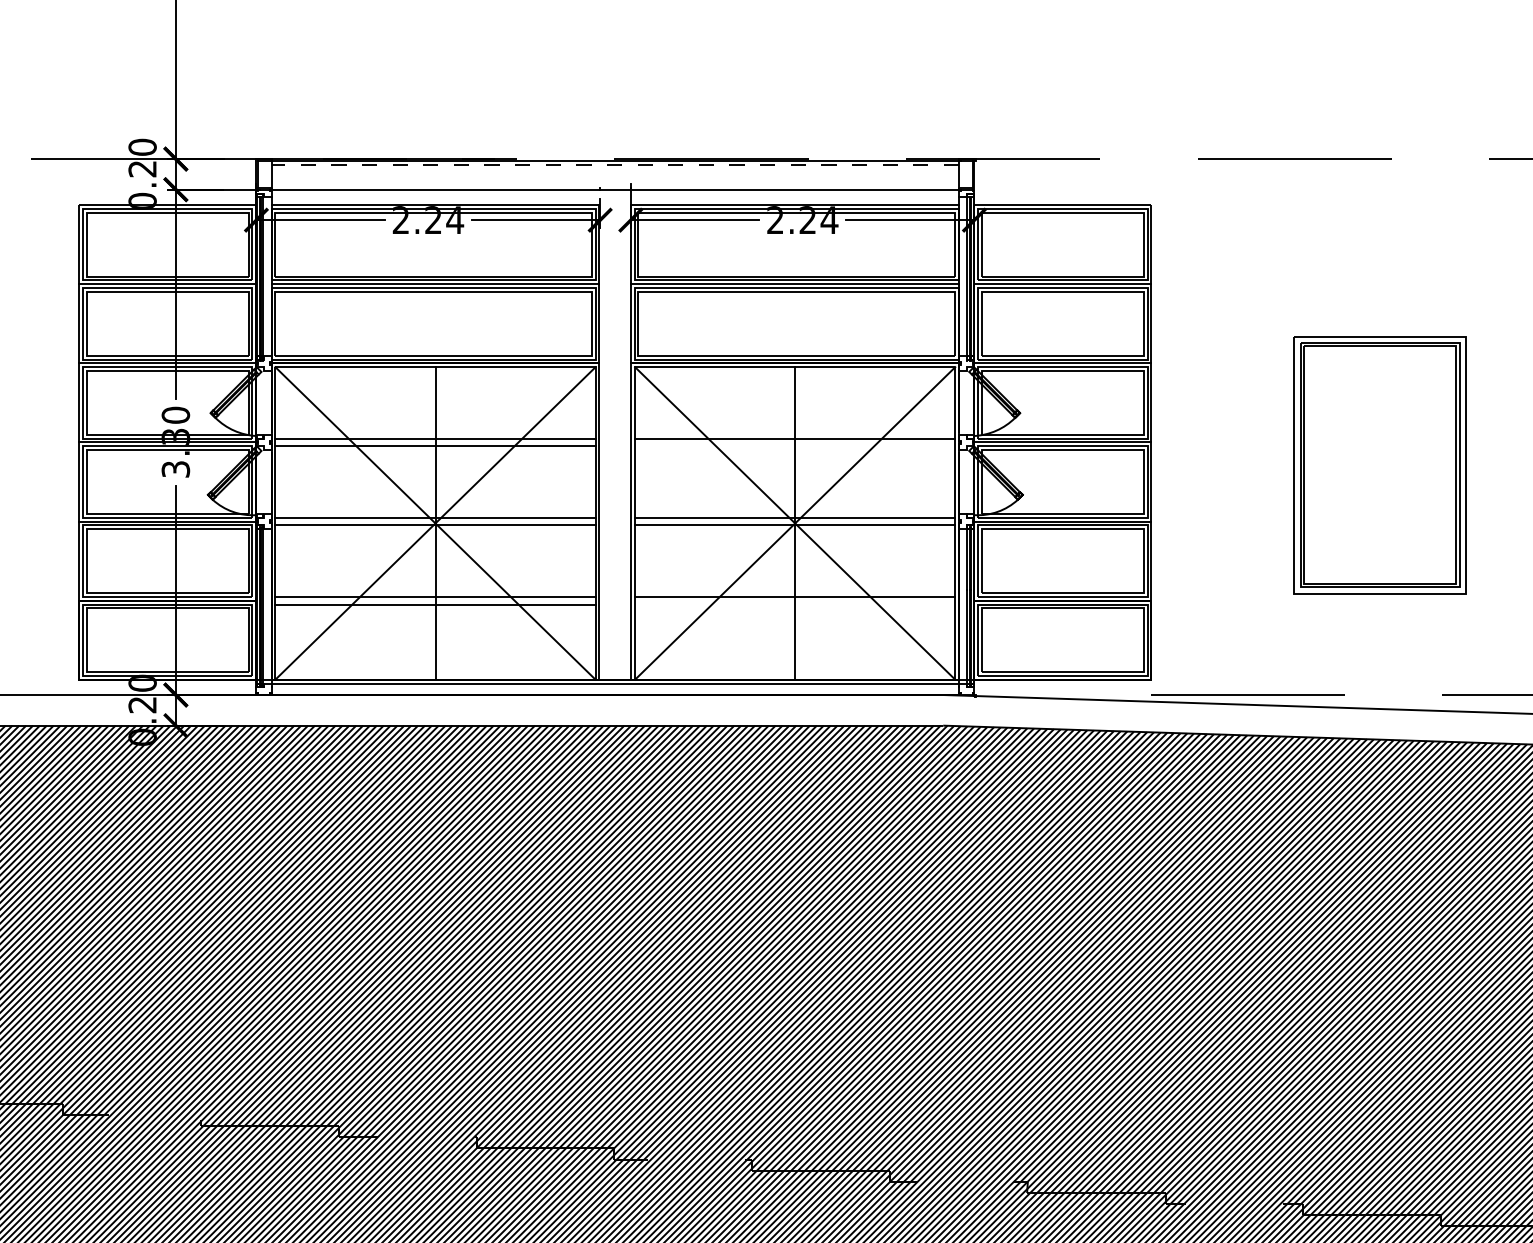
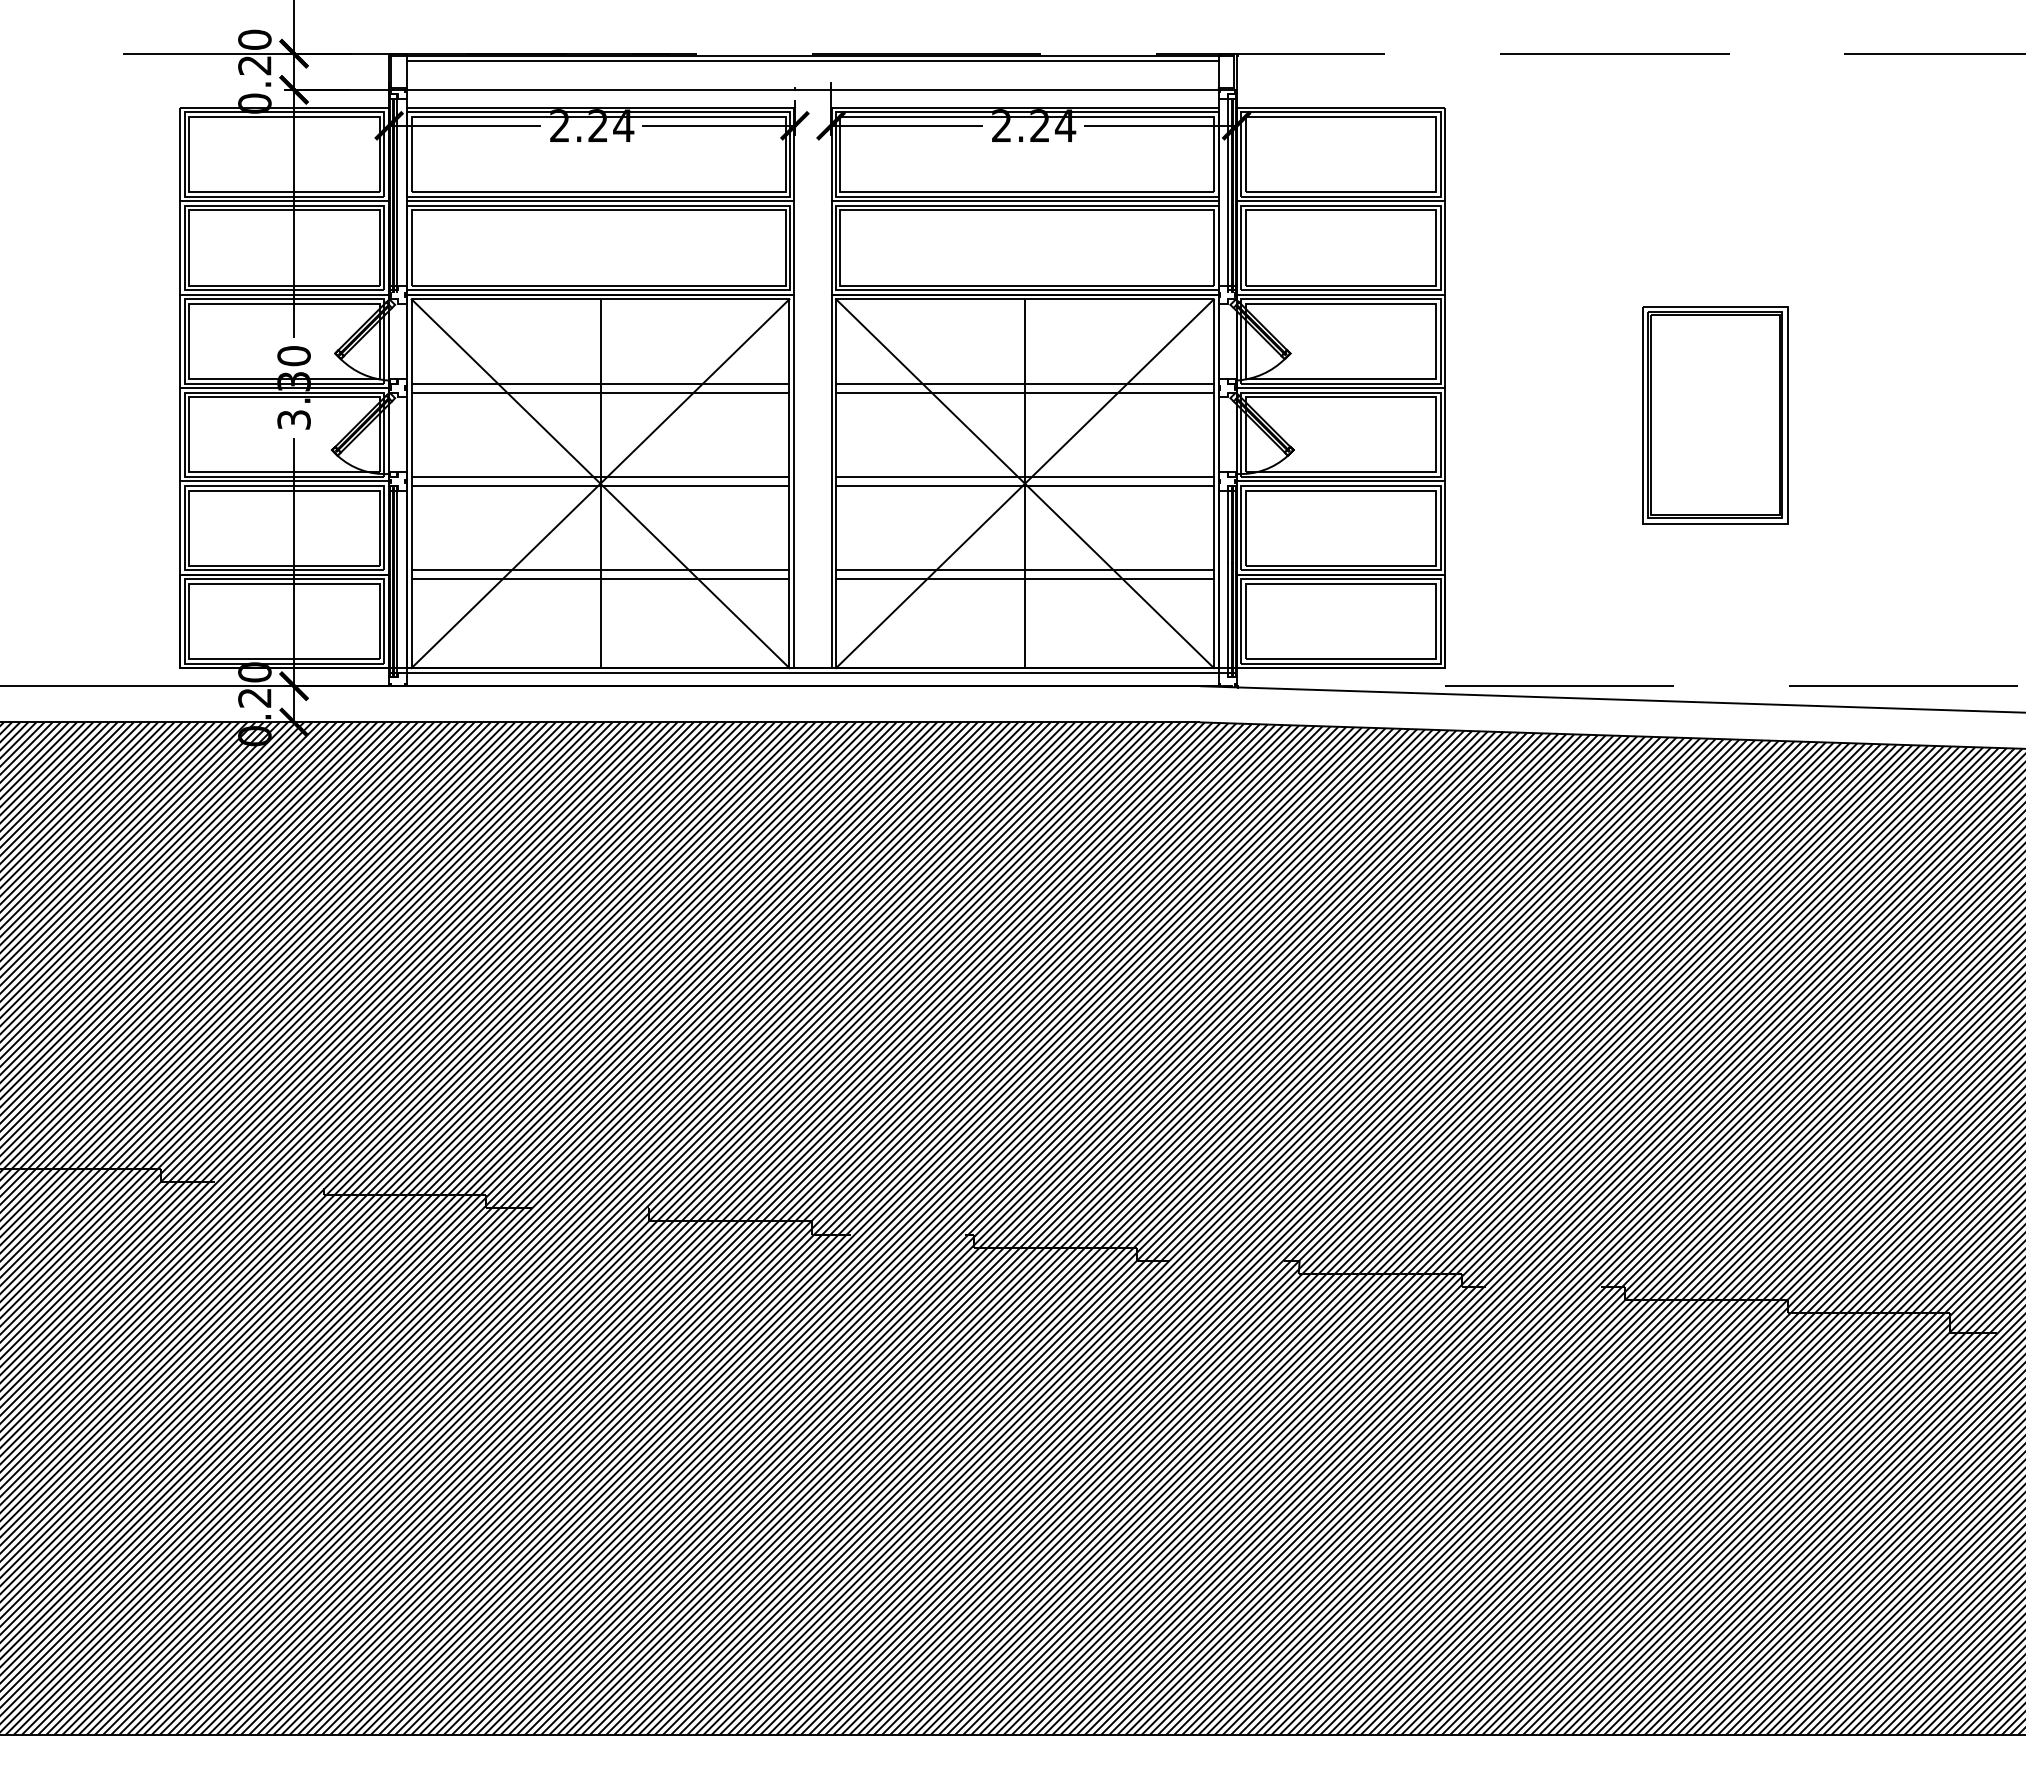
line: (615, 164) -> (812, 60), dashed -> solid
line: (794, 446) -> (1024, 392), added
part: (1380, 465) -> (1715, 415), size x0.71
line: (794, 604) -> (1024, 579), added

